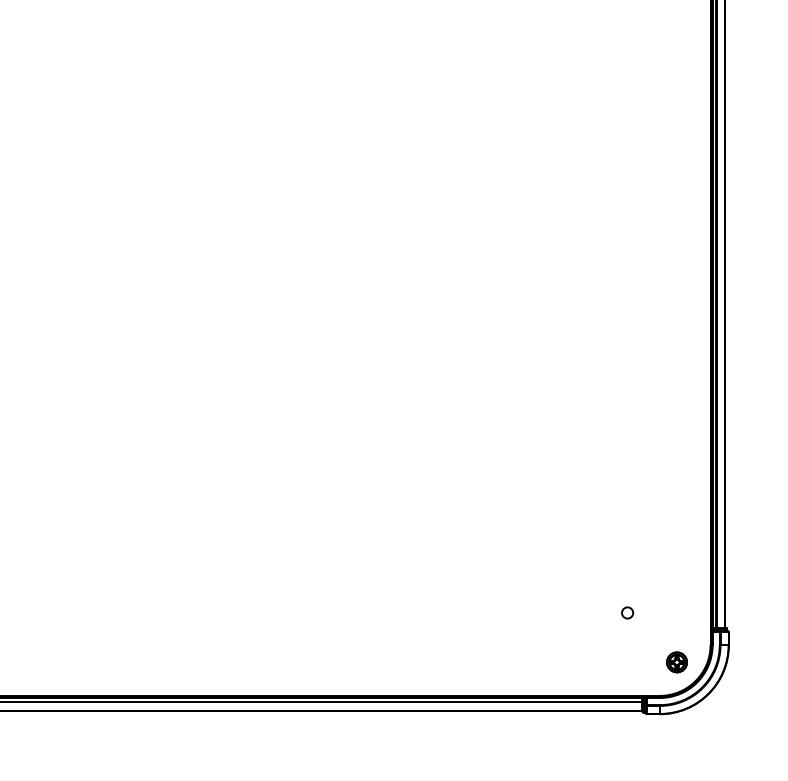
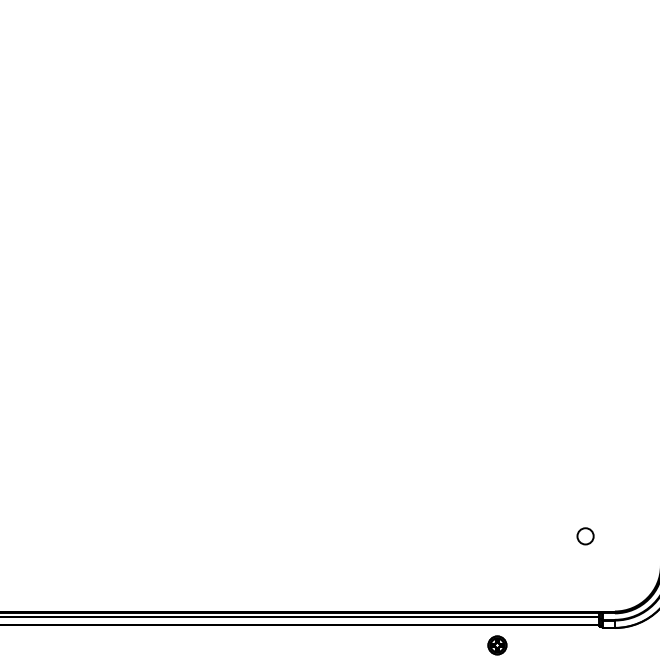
circle: (627, 612) -> (585, 535), size x1.6
part: (676, 662) -> (496, 645), moved

